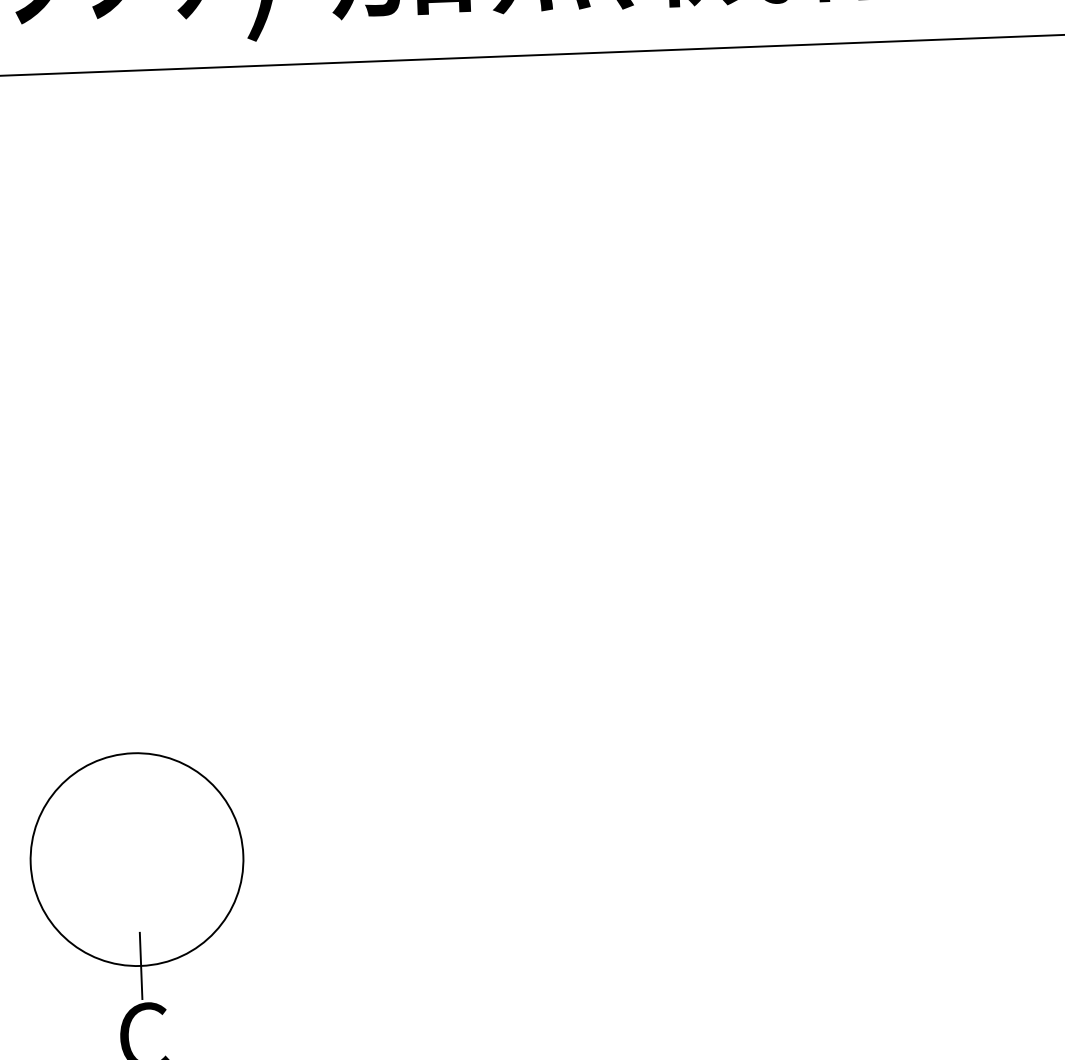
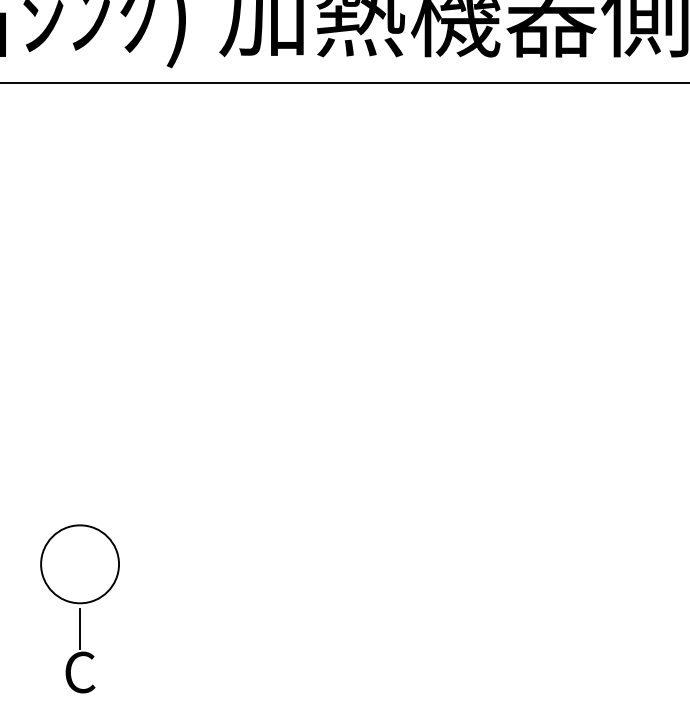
circle: (137, 859) -> (80, 564), size x0.6

